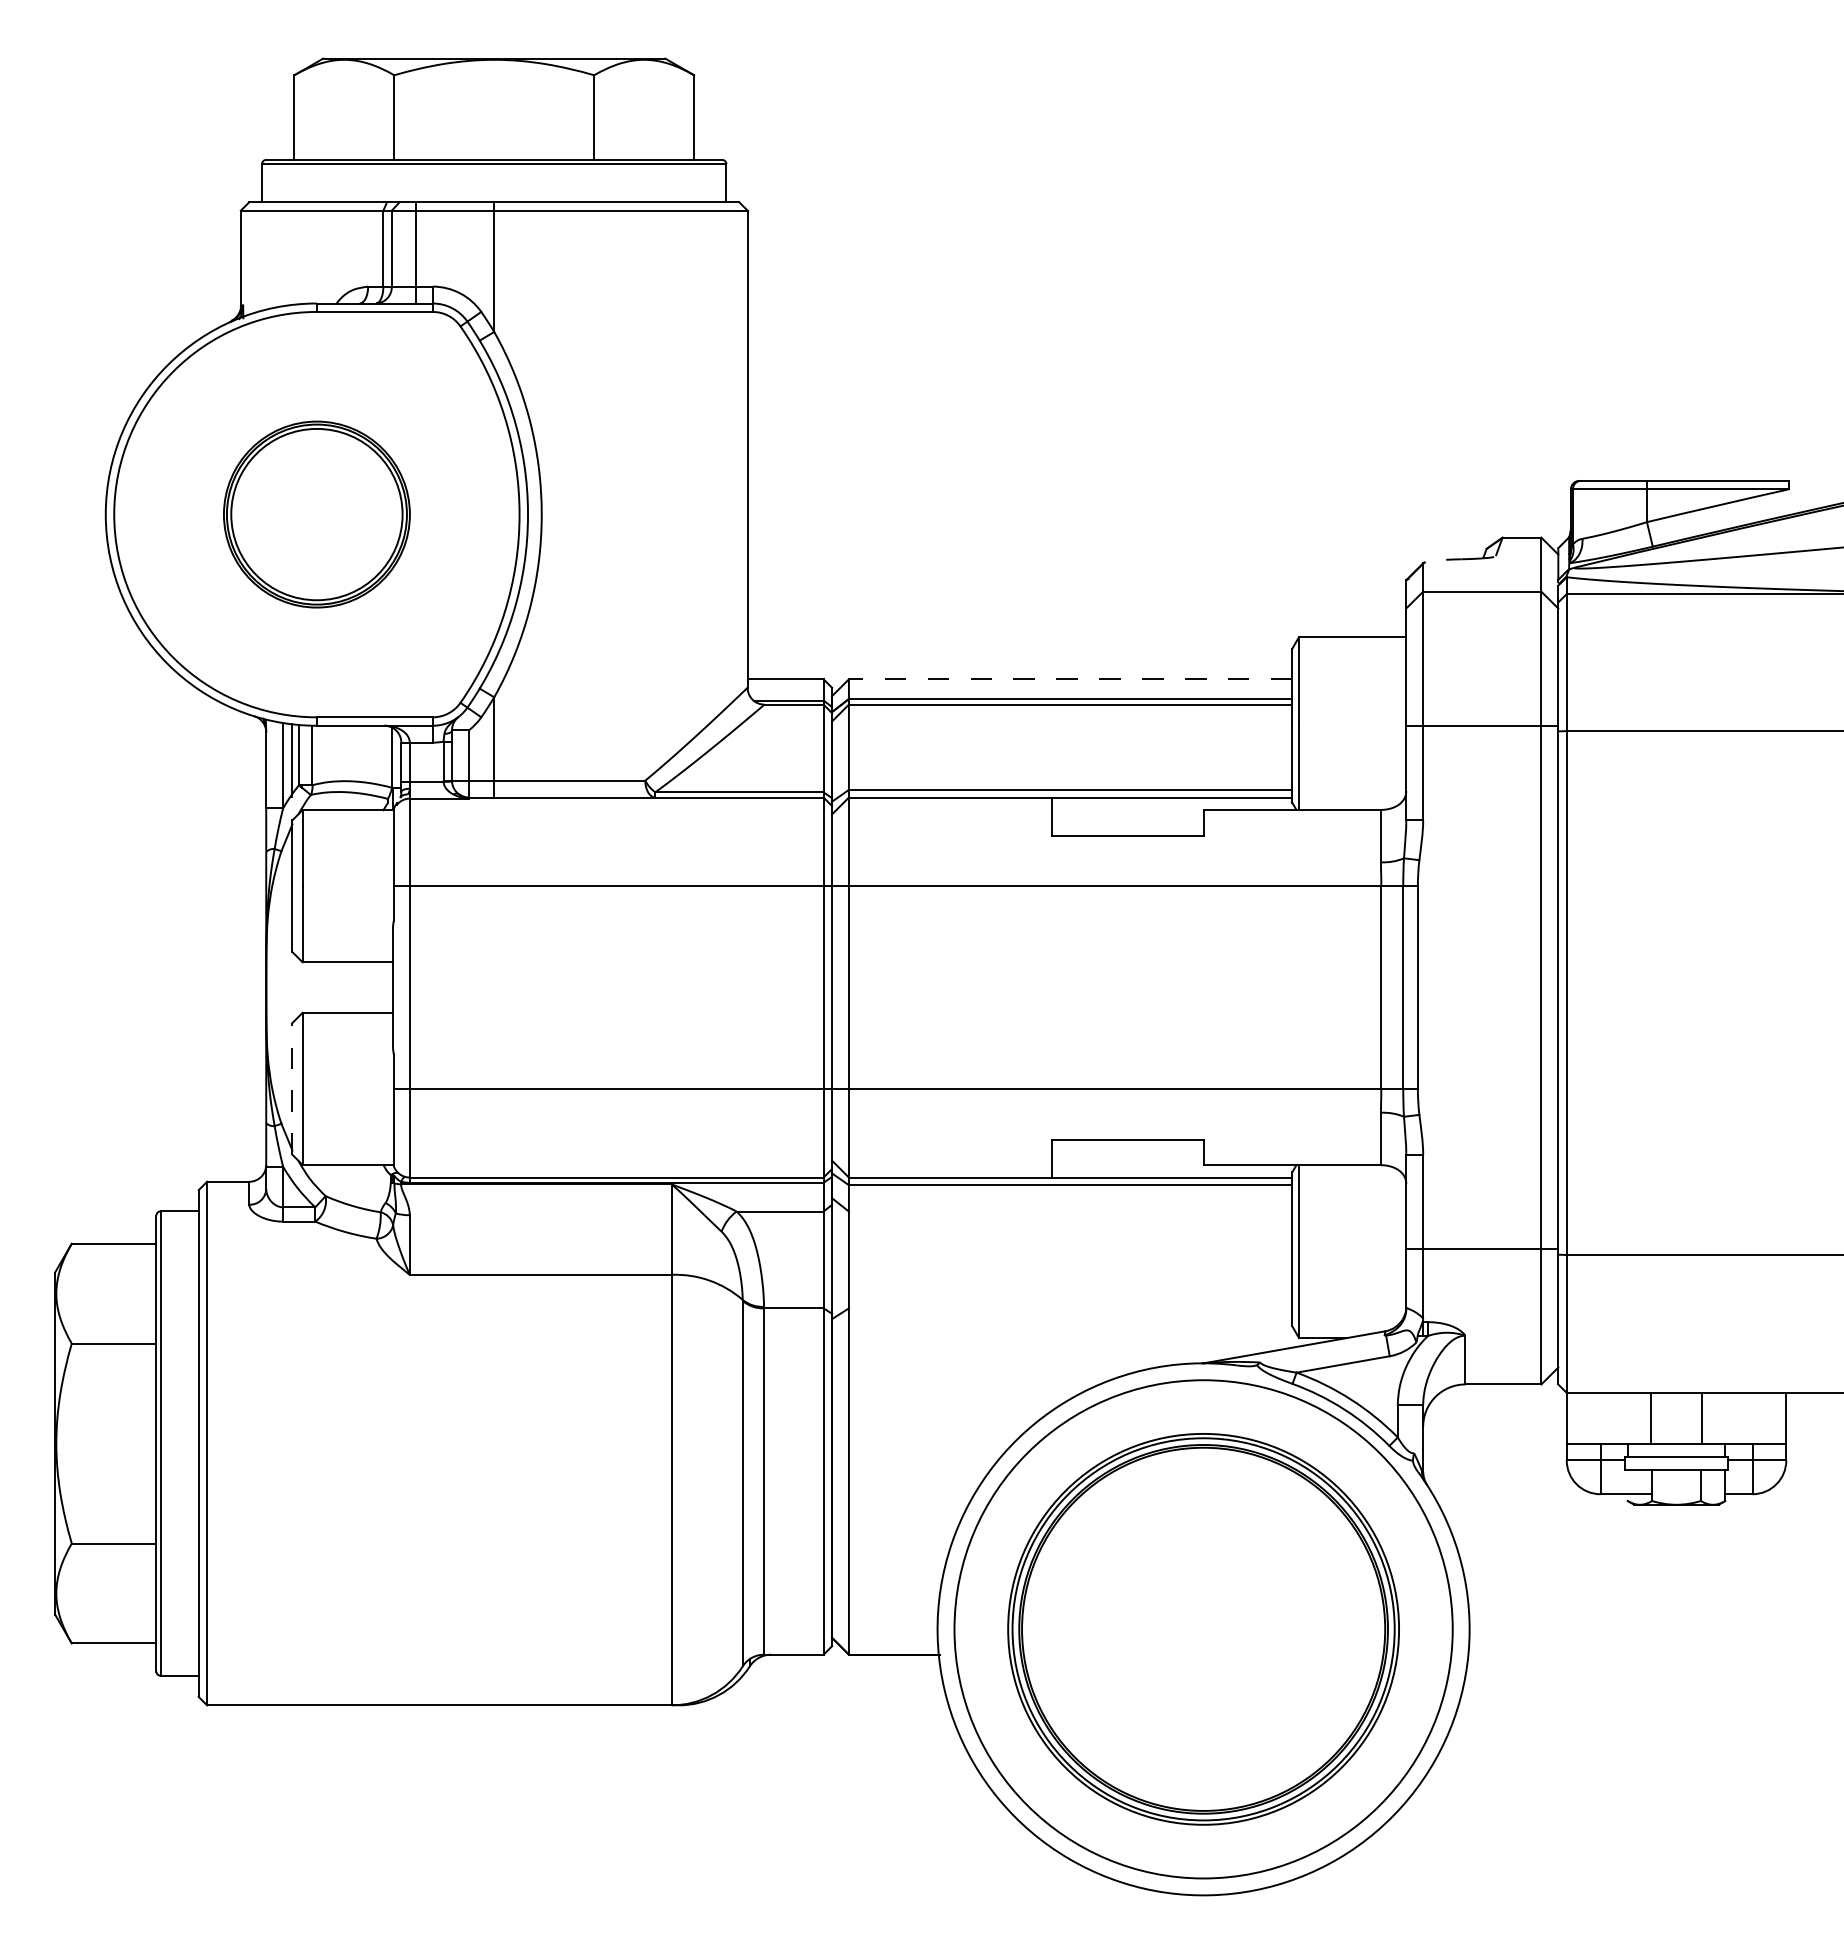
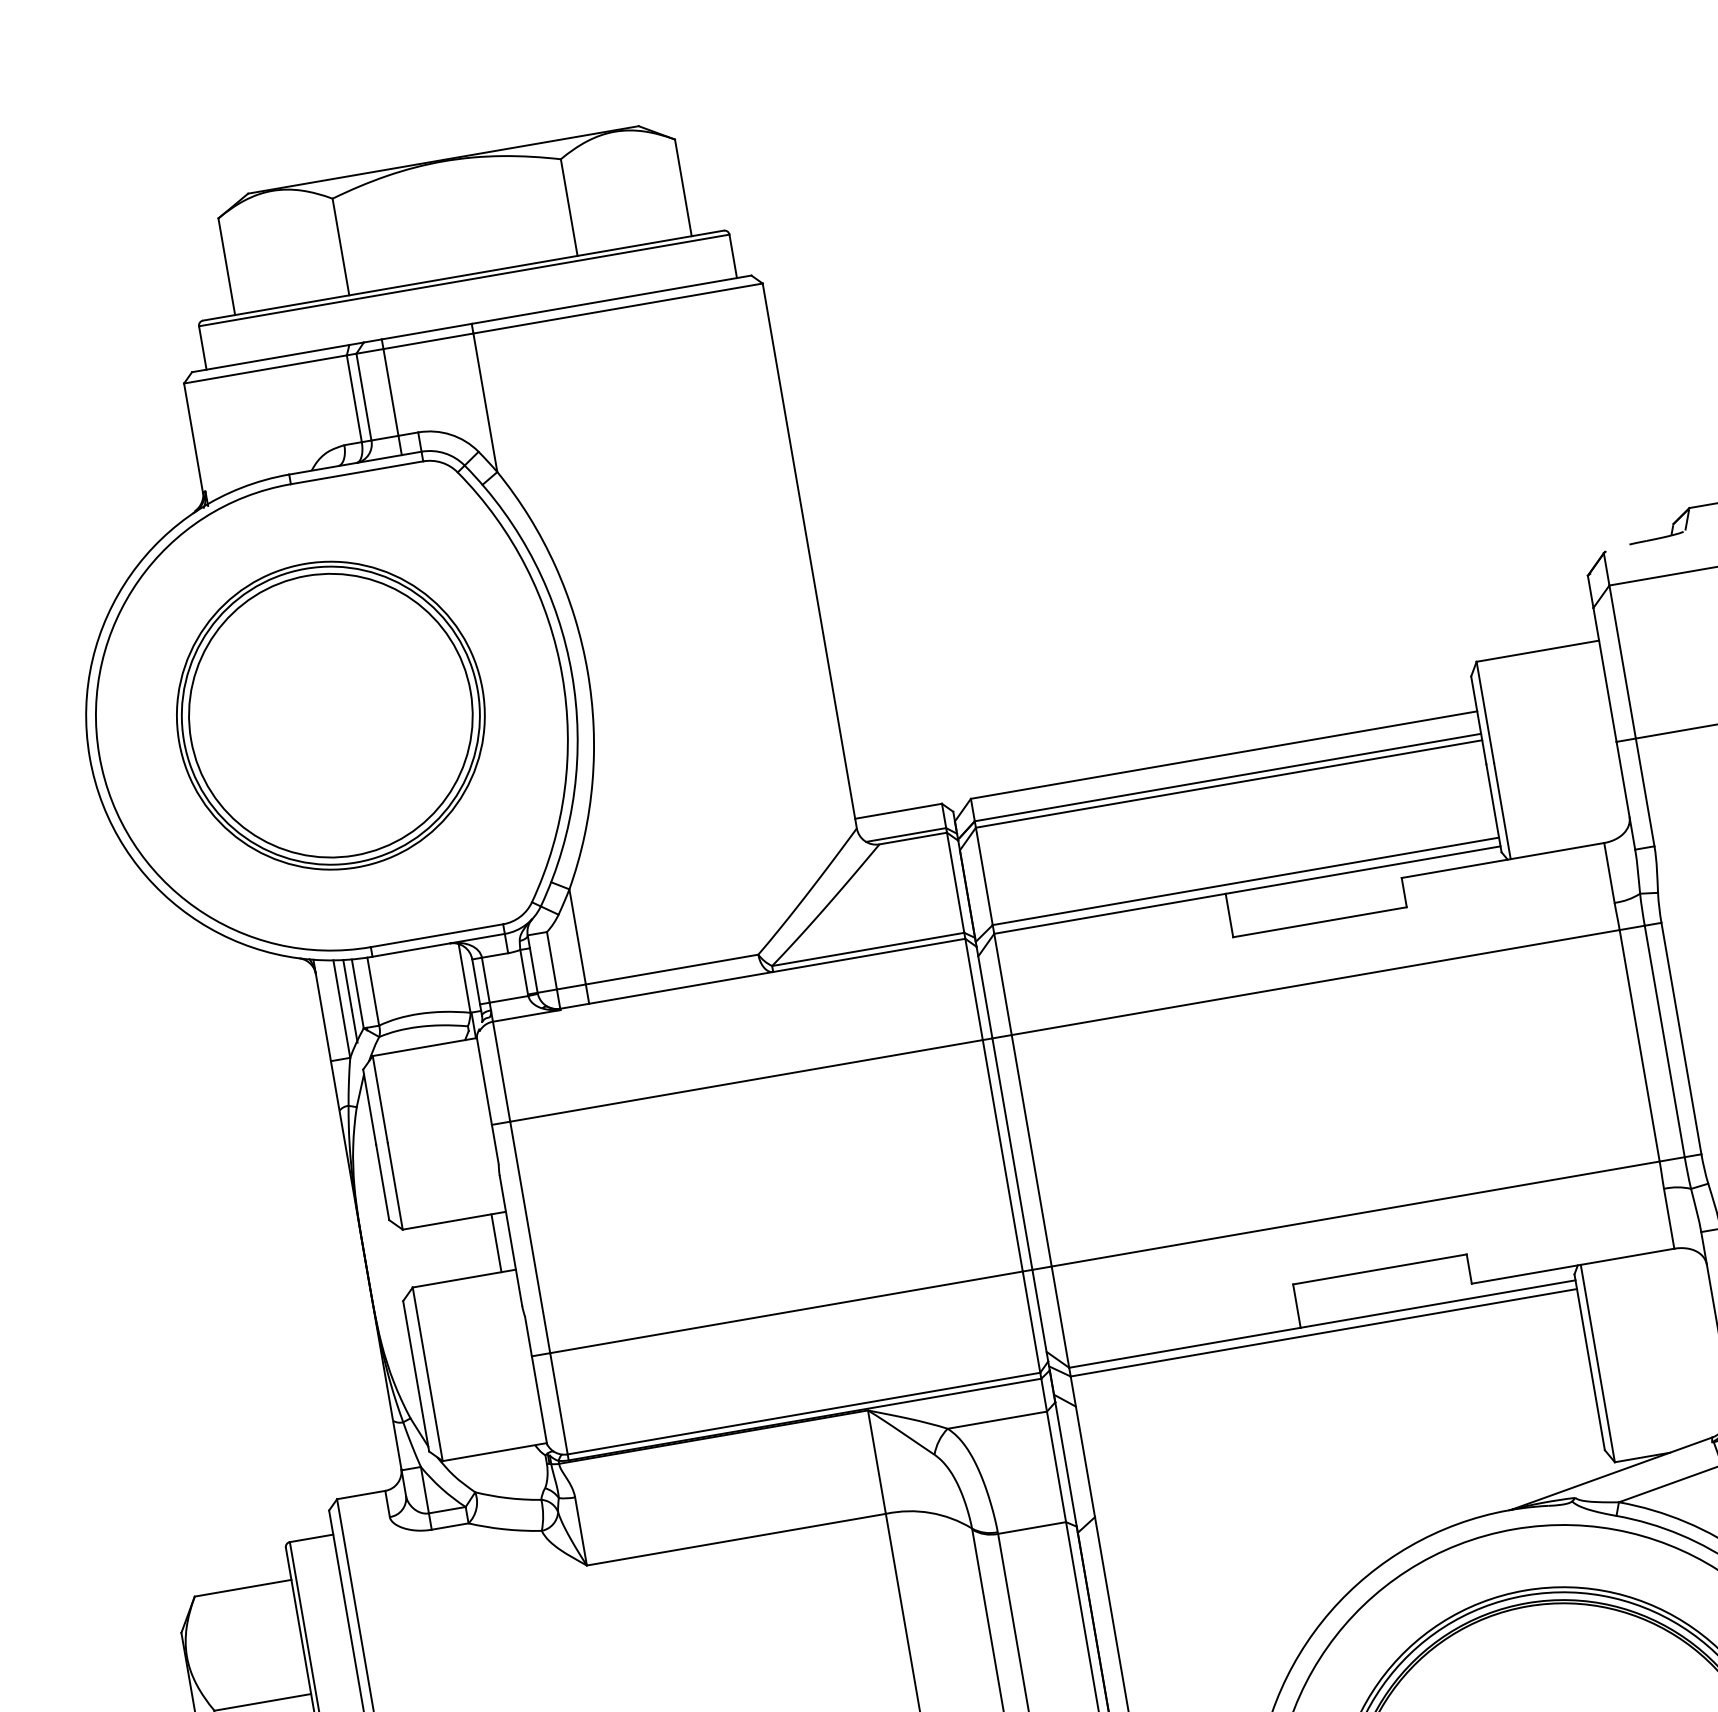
part: (316, 514) -> (330, 715), size x1.43
line: (1070, 679) -> (1223, 755), dashed -> solid
line: (380, 987) -> (496, 1243), added
line: (292, 1088) -> (416, 1375), dashed -> solid

